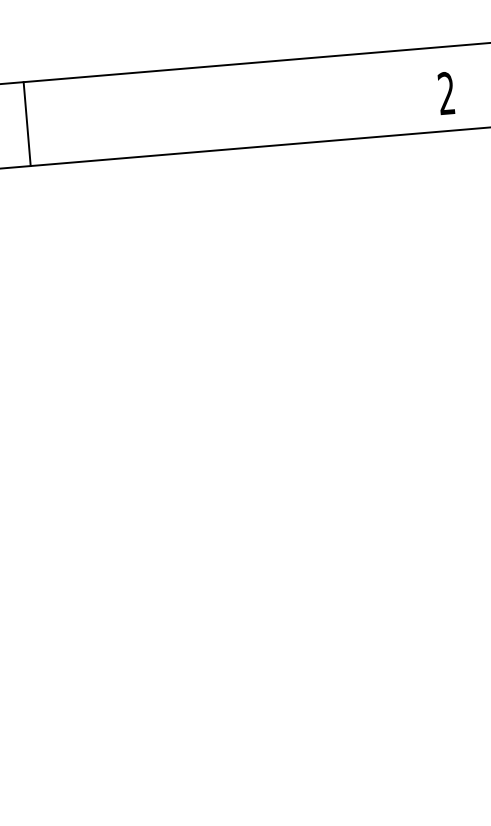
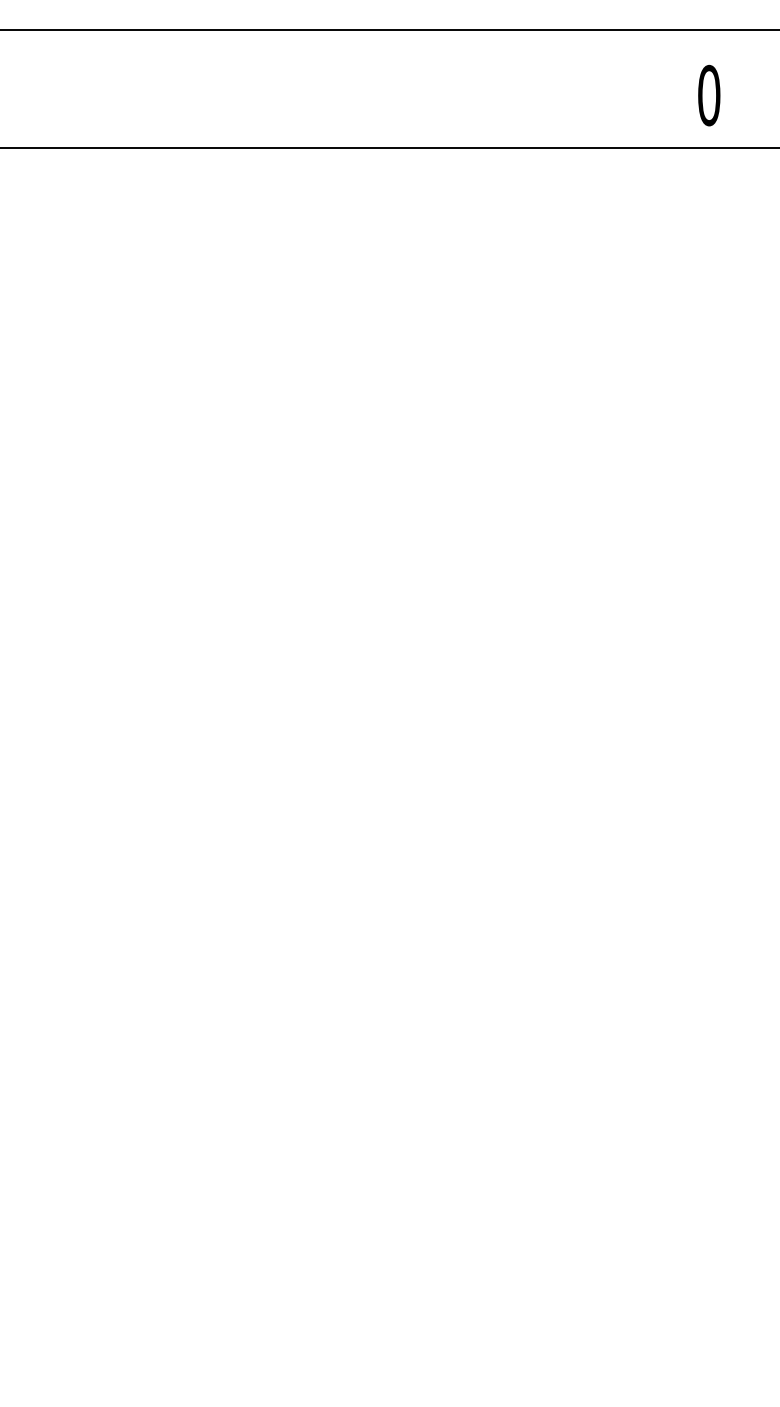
text: (446, 93) -> (709, 95), 2 -> 0
line: (26, 123) -> (115, 88), removed

